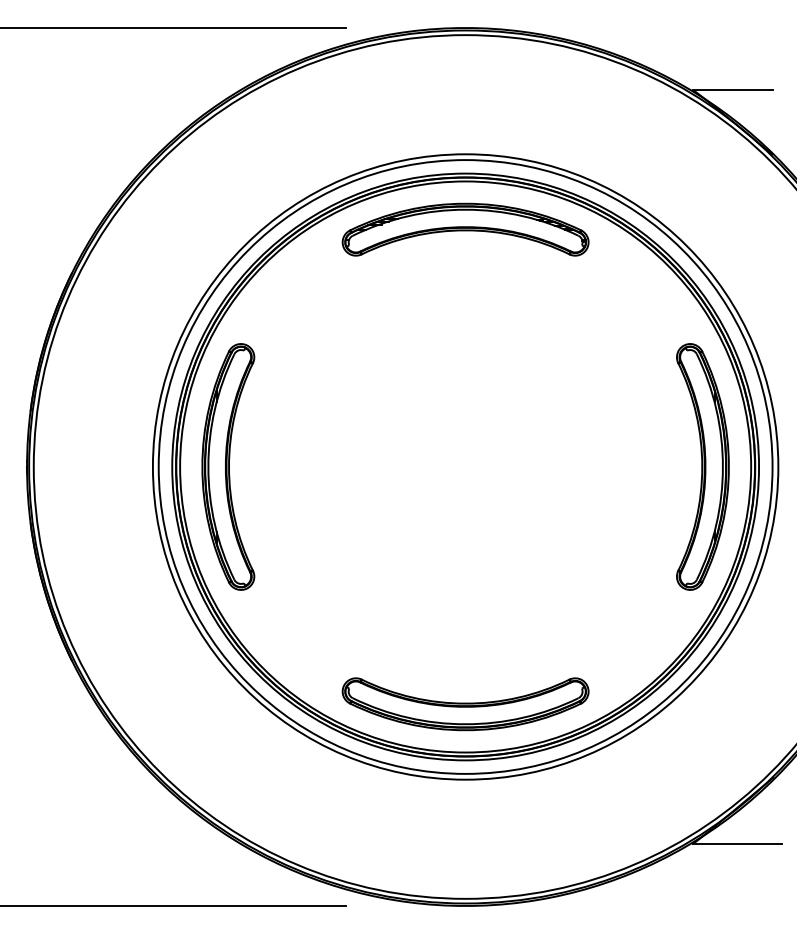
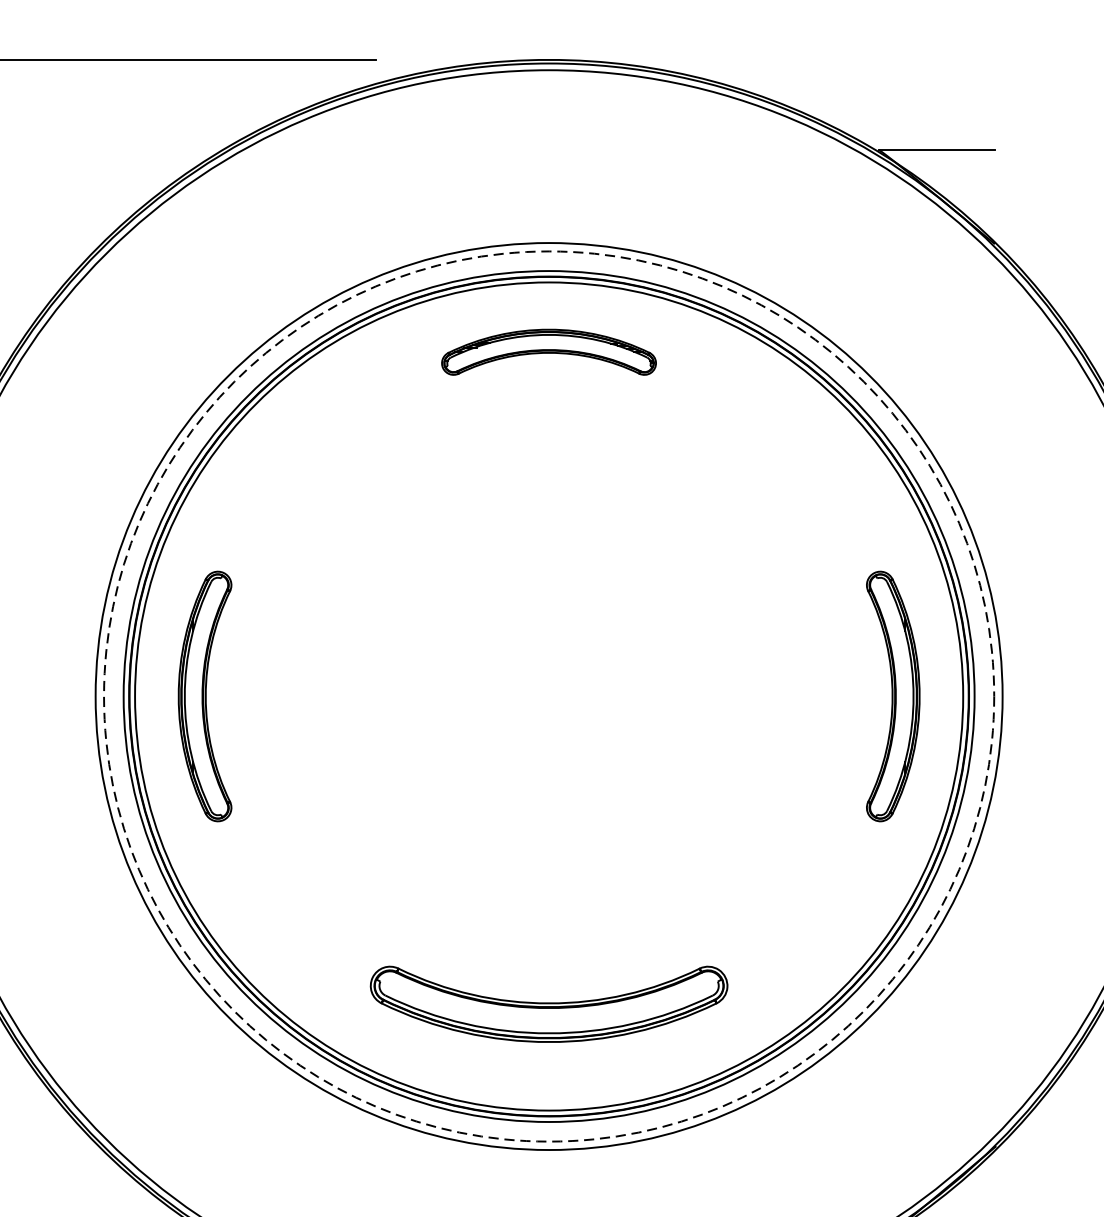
part: (465, 229) -> (548, 352), size x0.6
part: (228, 466) -> (205, 695), size x0.7
circle: (465, 466) -> (548, 695), solid -> dashed
part: (702, 466) -> (892, 695), size x0.7
part: (465, 704) -> (548, 1004), moved

